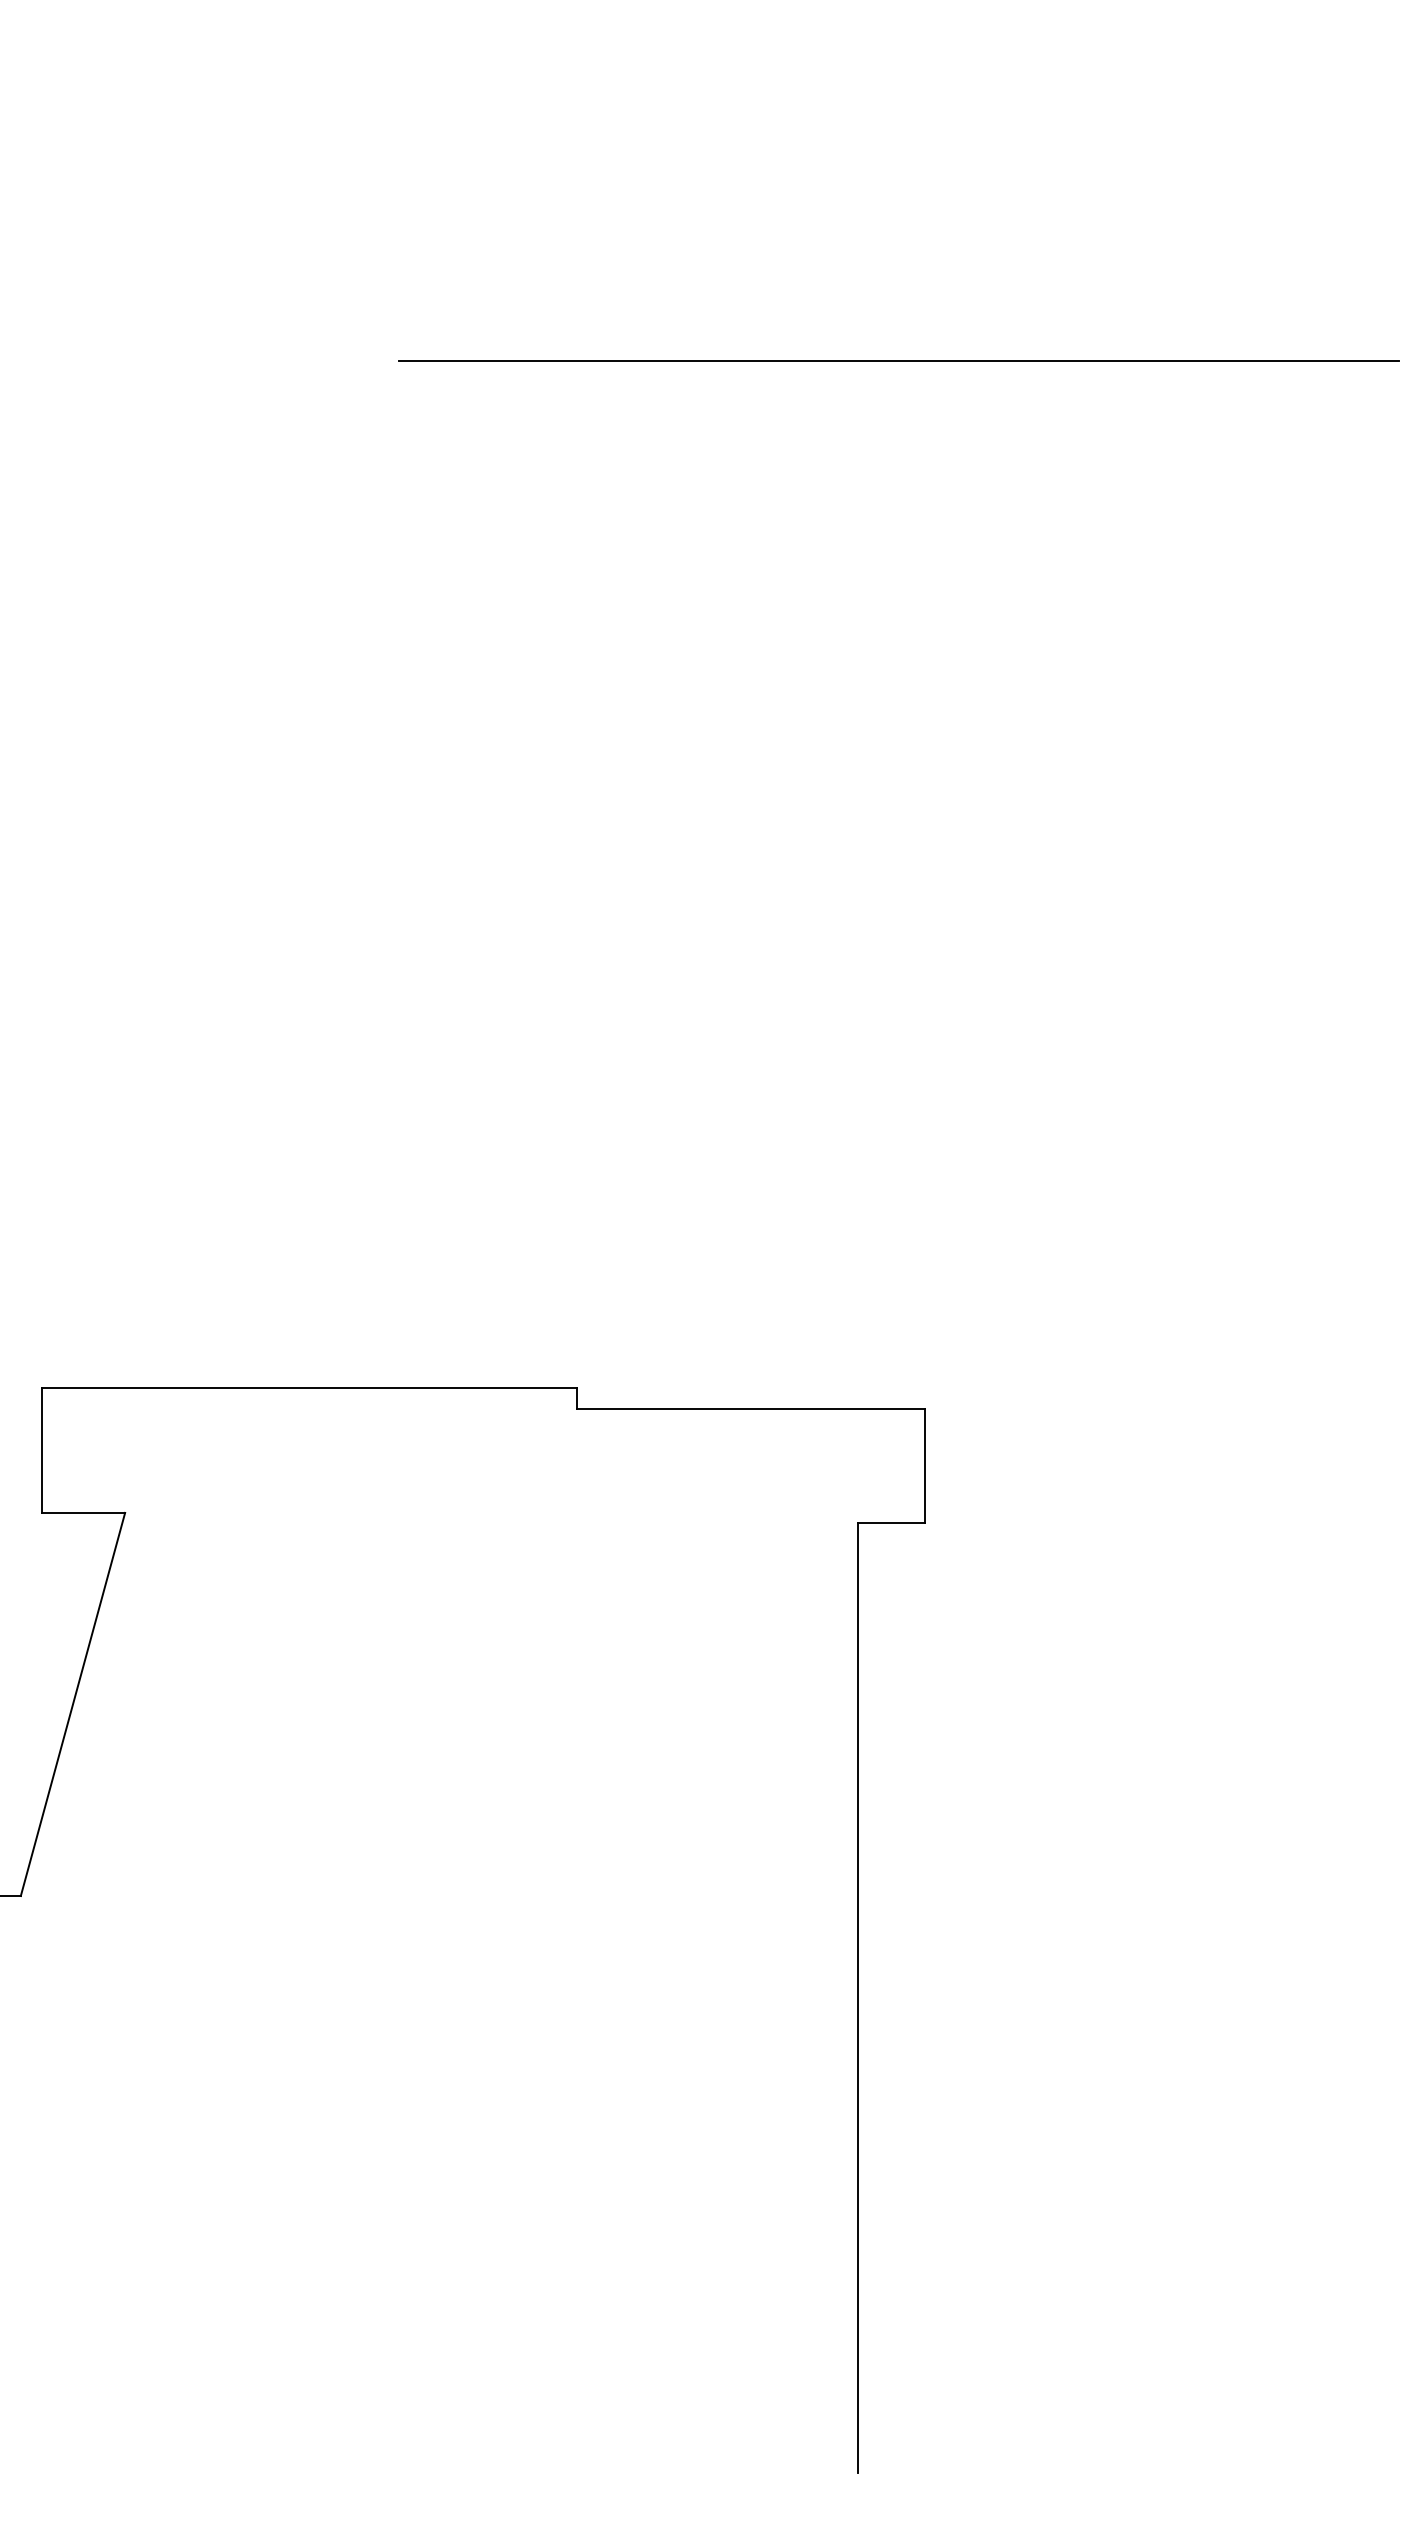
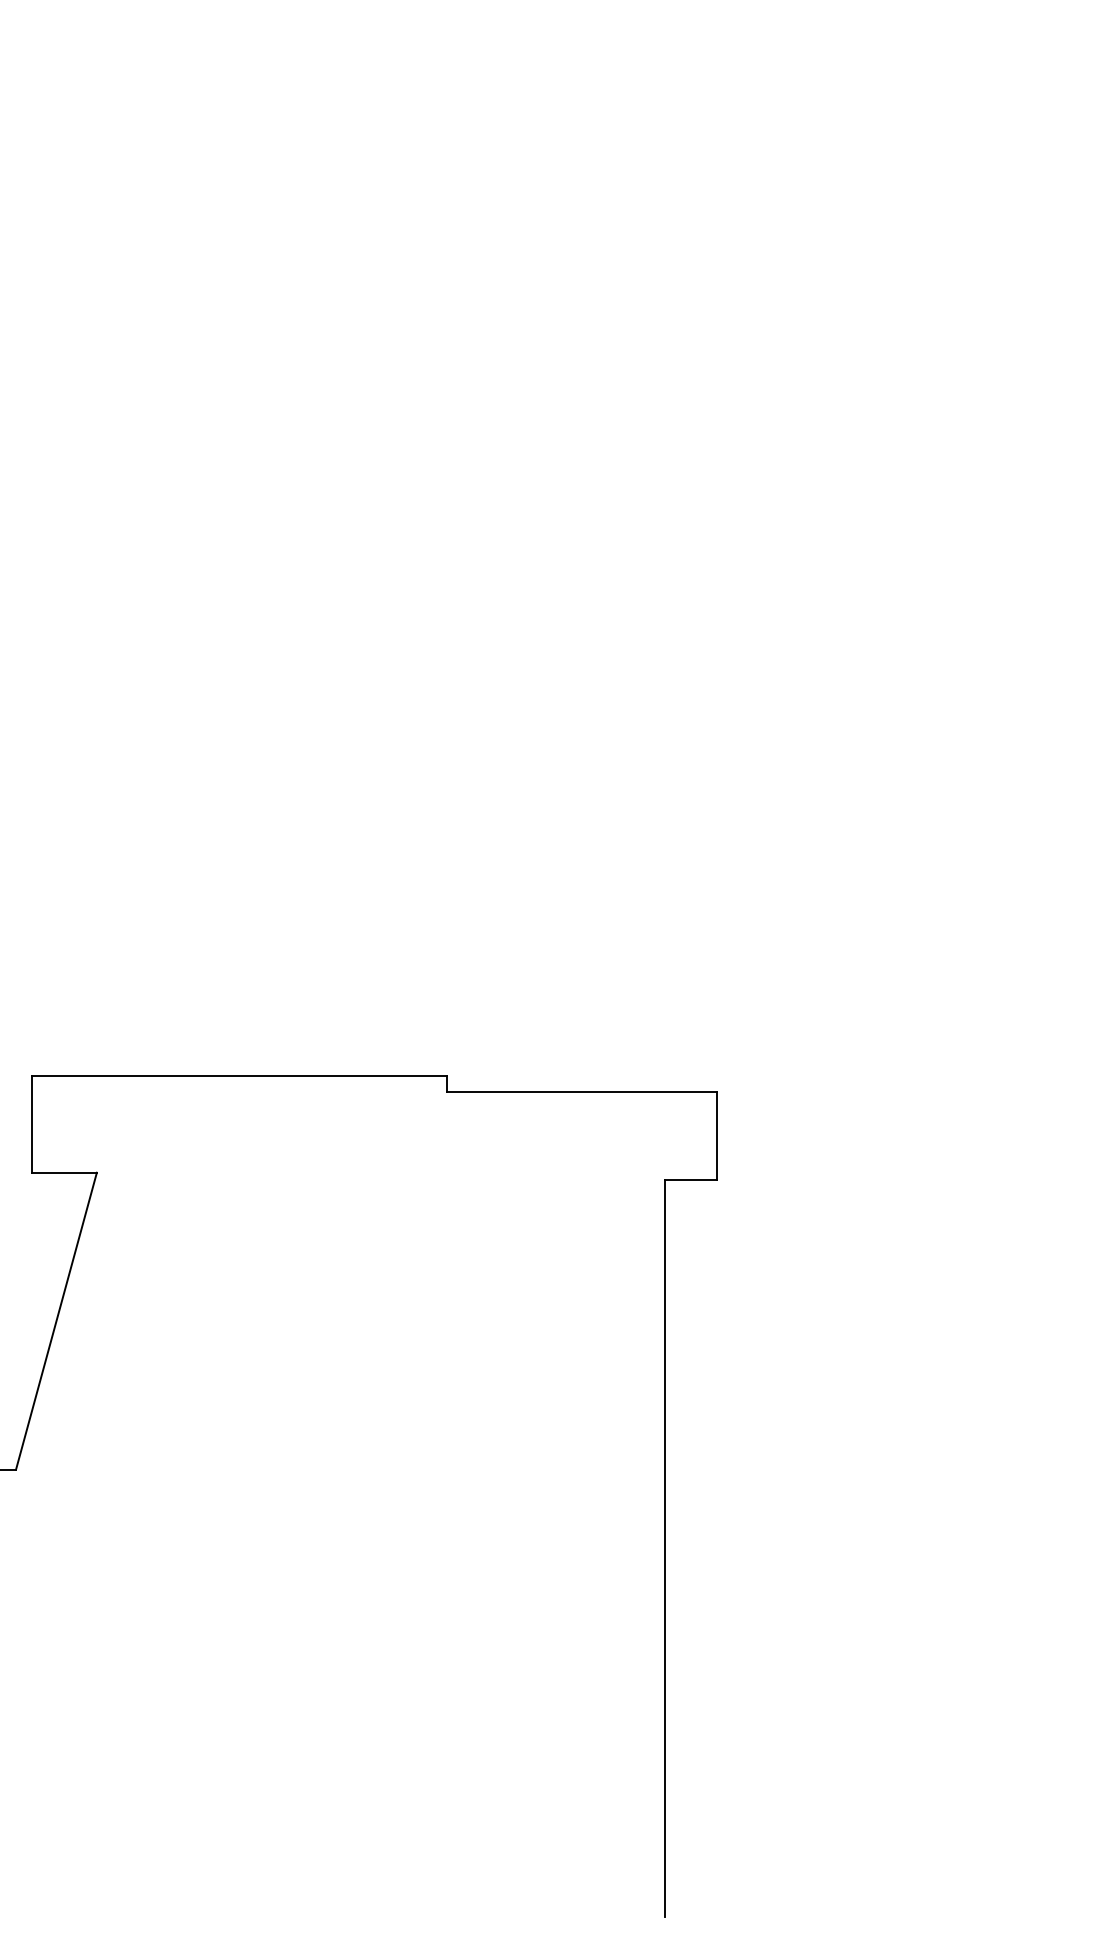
line: (898, 360) -> (696, 279), removed

